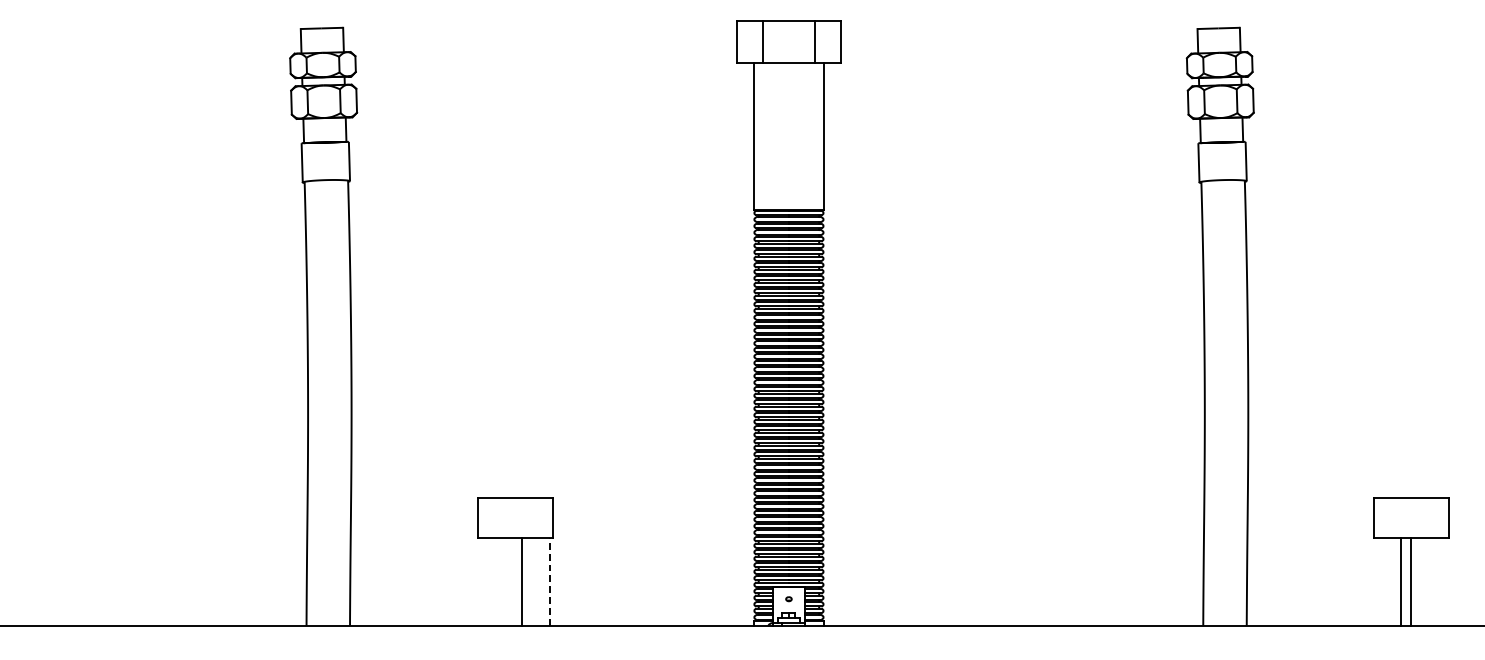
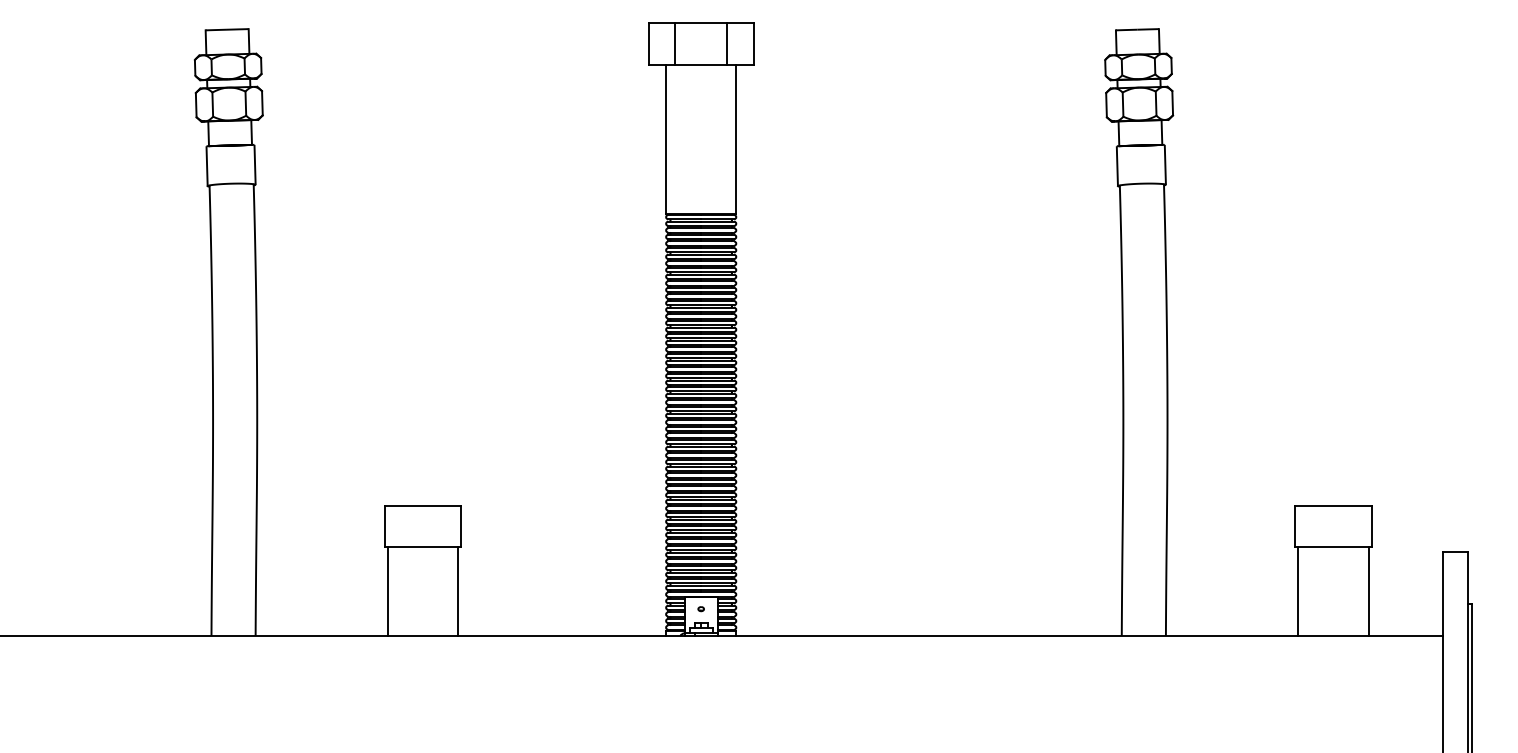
line: (522, 581) -> (388, 591), moved
line: (549, 581) -> (458, 591), dashed -> solid
line: (1400, 581) -> (1298, 591), moved
line: (1410, 581) -> (1368, 591), moved

